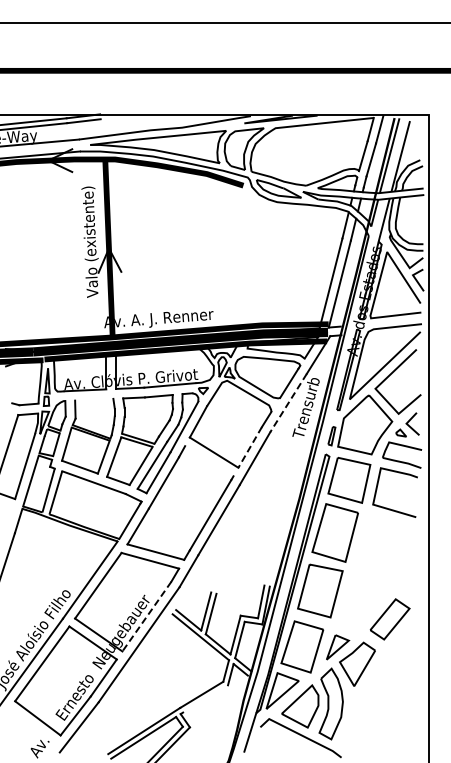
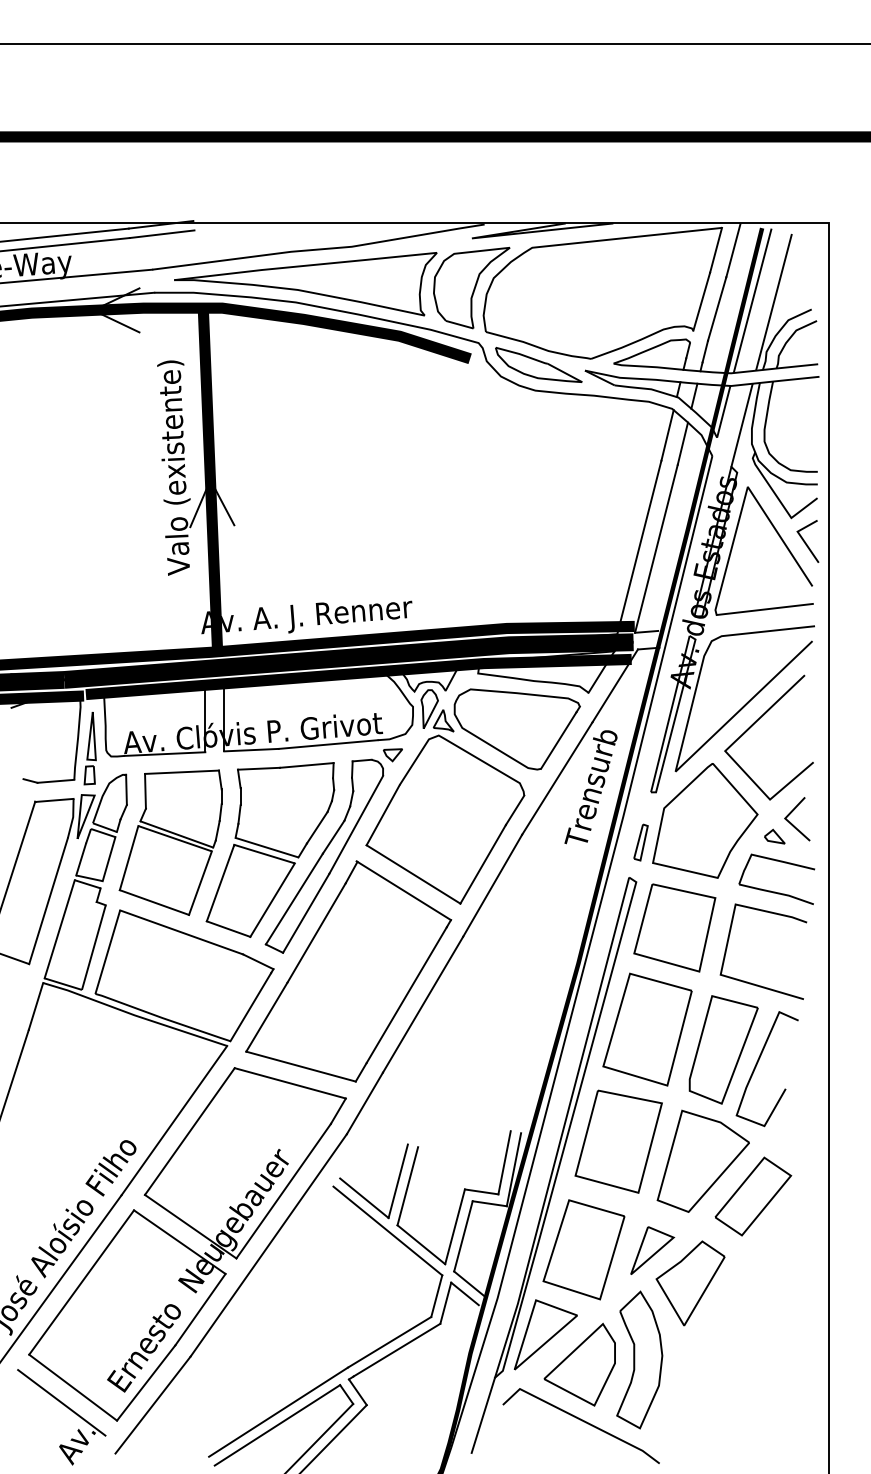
line: (94, 399) -> (182, 771), added
line: (288, 403) -> (557, 779), dashed -> solid
line: (250, 447) -> (483, 864), dashed -> solid
line: (208, 460) -> (402, 889), added
part: (376, 571) -> (727, 1104), added
line: (146, 616) -> (282, 1190), dashed -> solid
line: (205, 698) -> (396, 1349), added
line: (31, 726) -> (60, 1403), added

